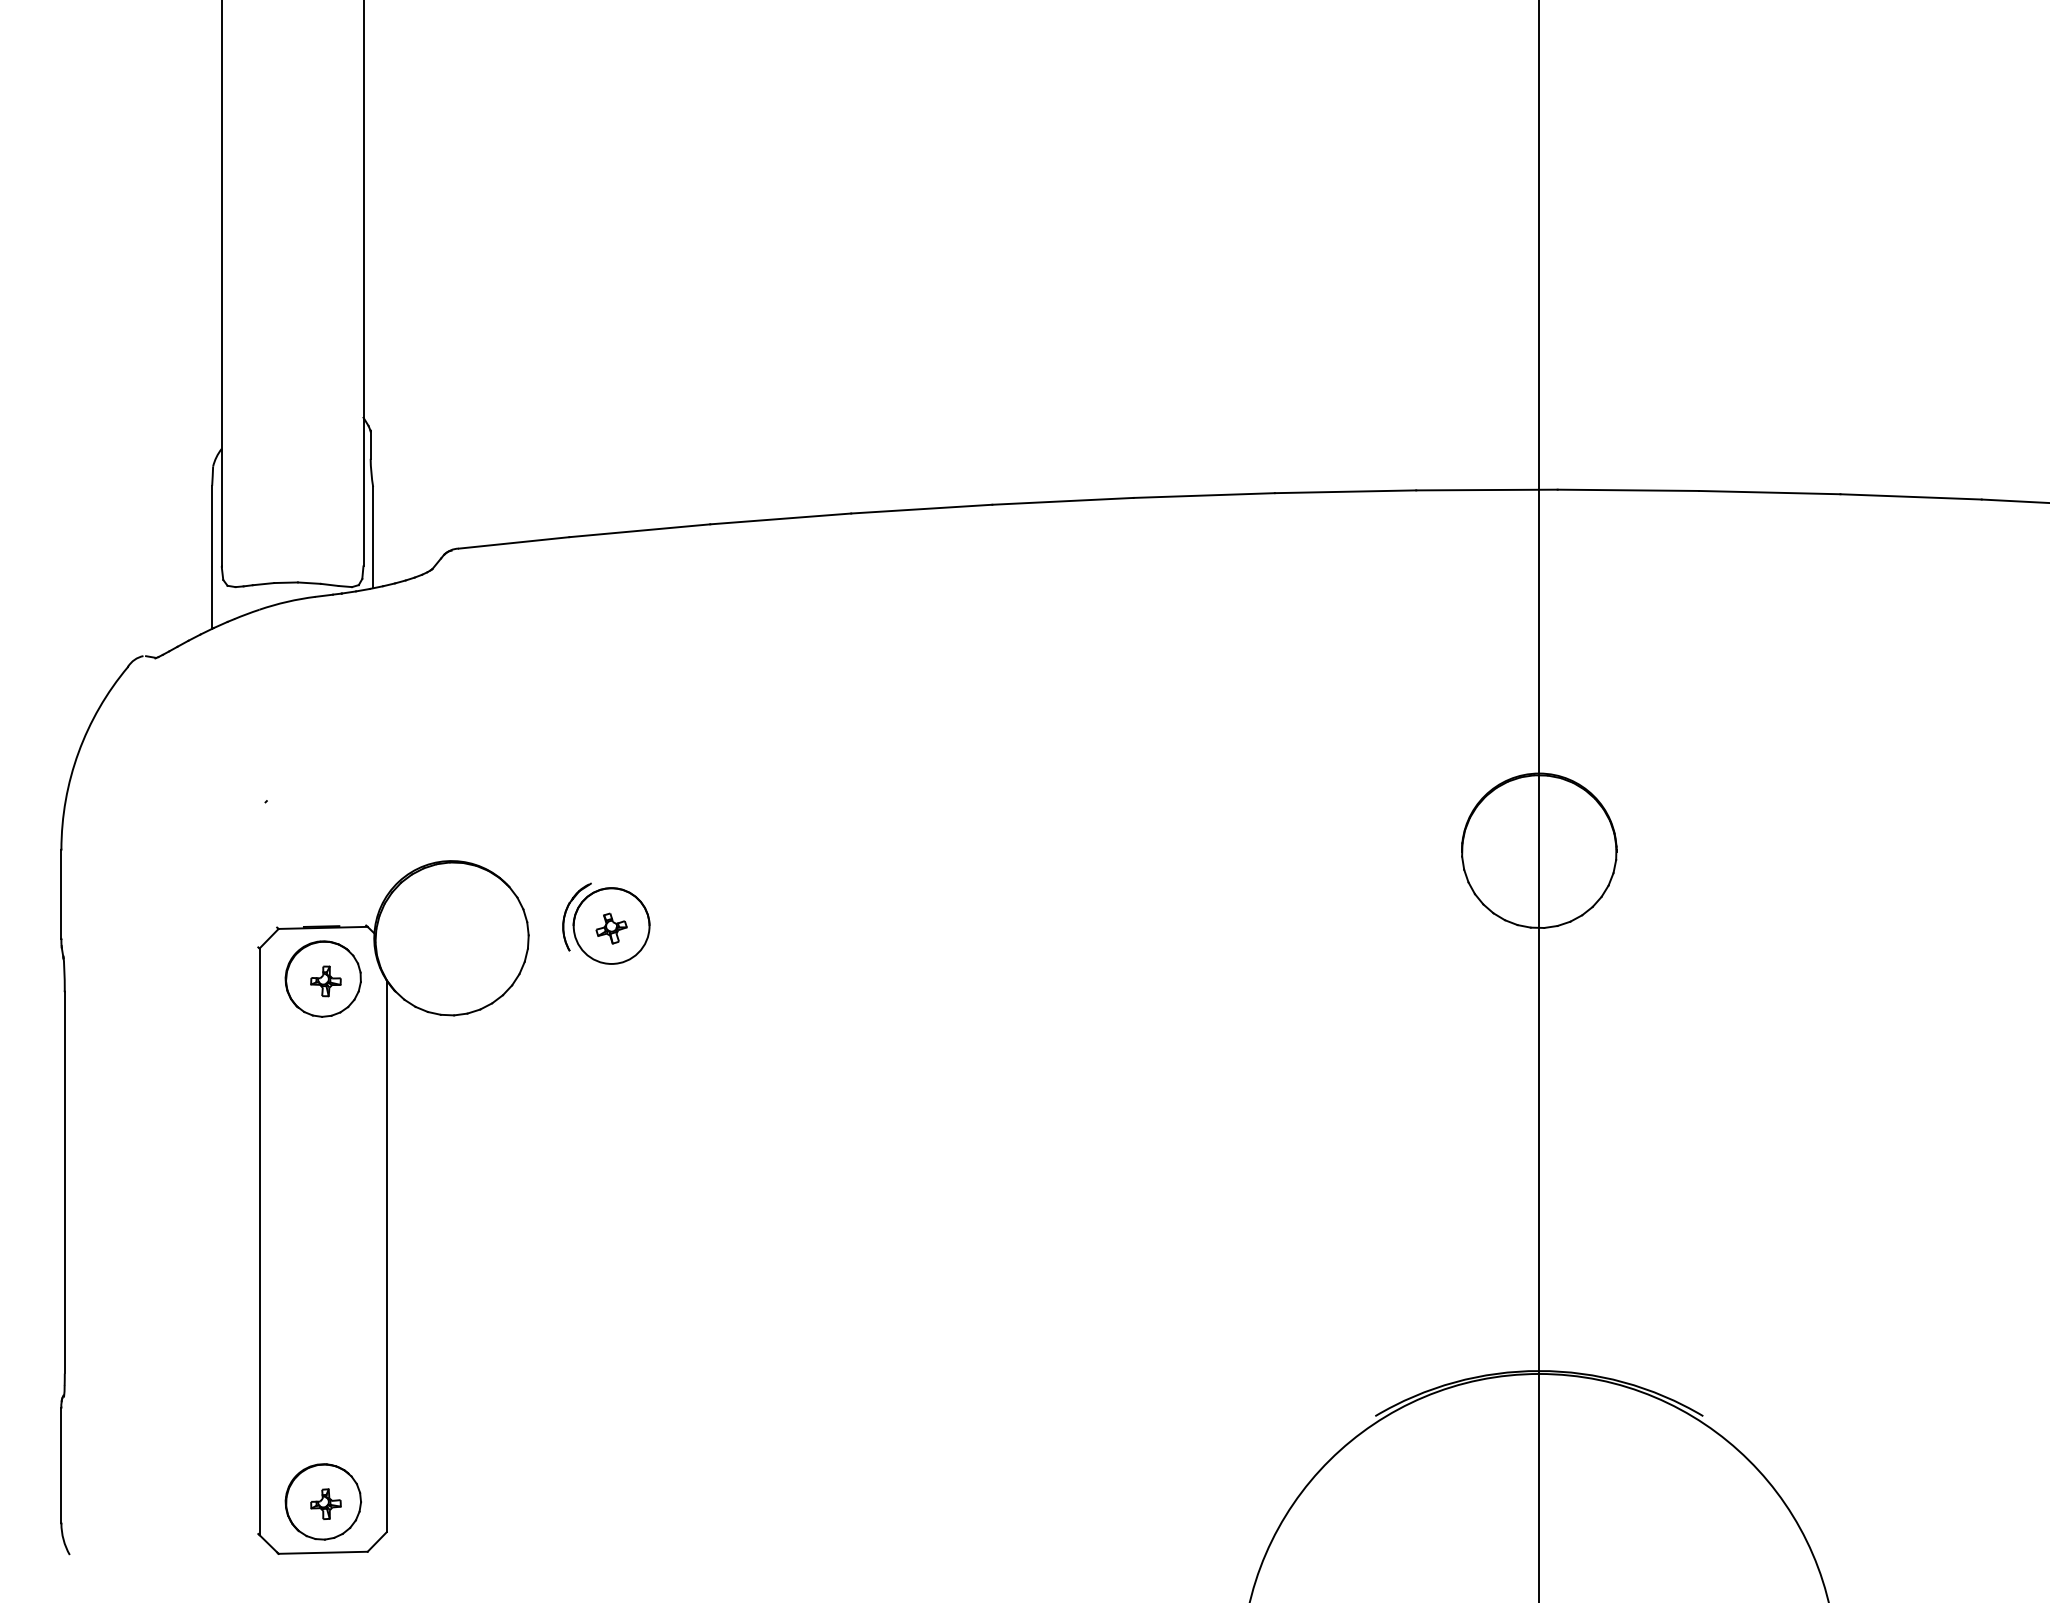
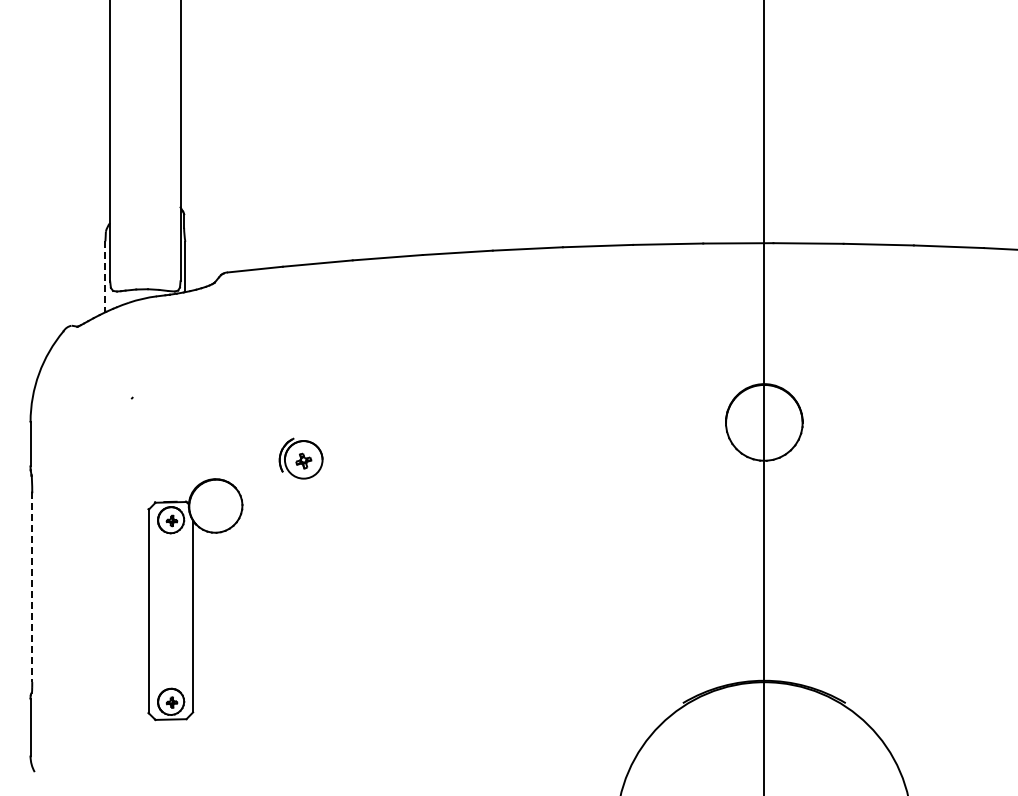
line: (212, 558) -> (105, 277), solid -> dashed
line: (65, 1183) -> (32, 587), solid -> dashed
part: (393, 1207) -> (195, 599), size x0.7

